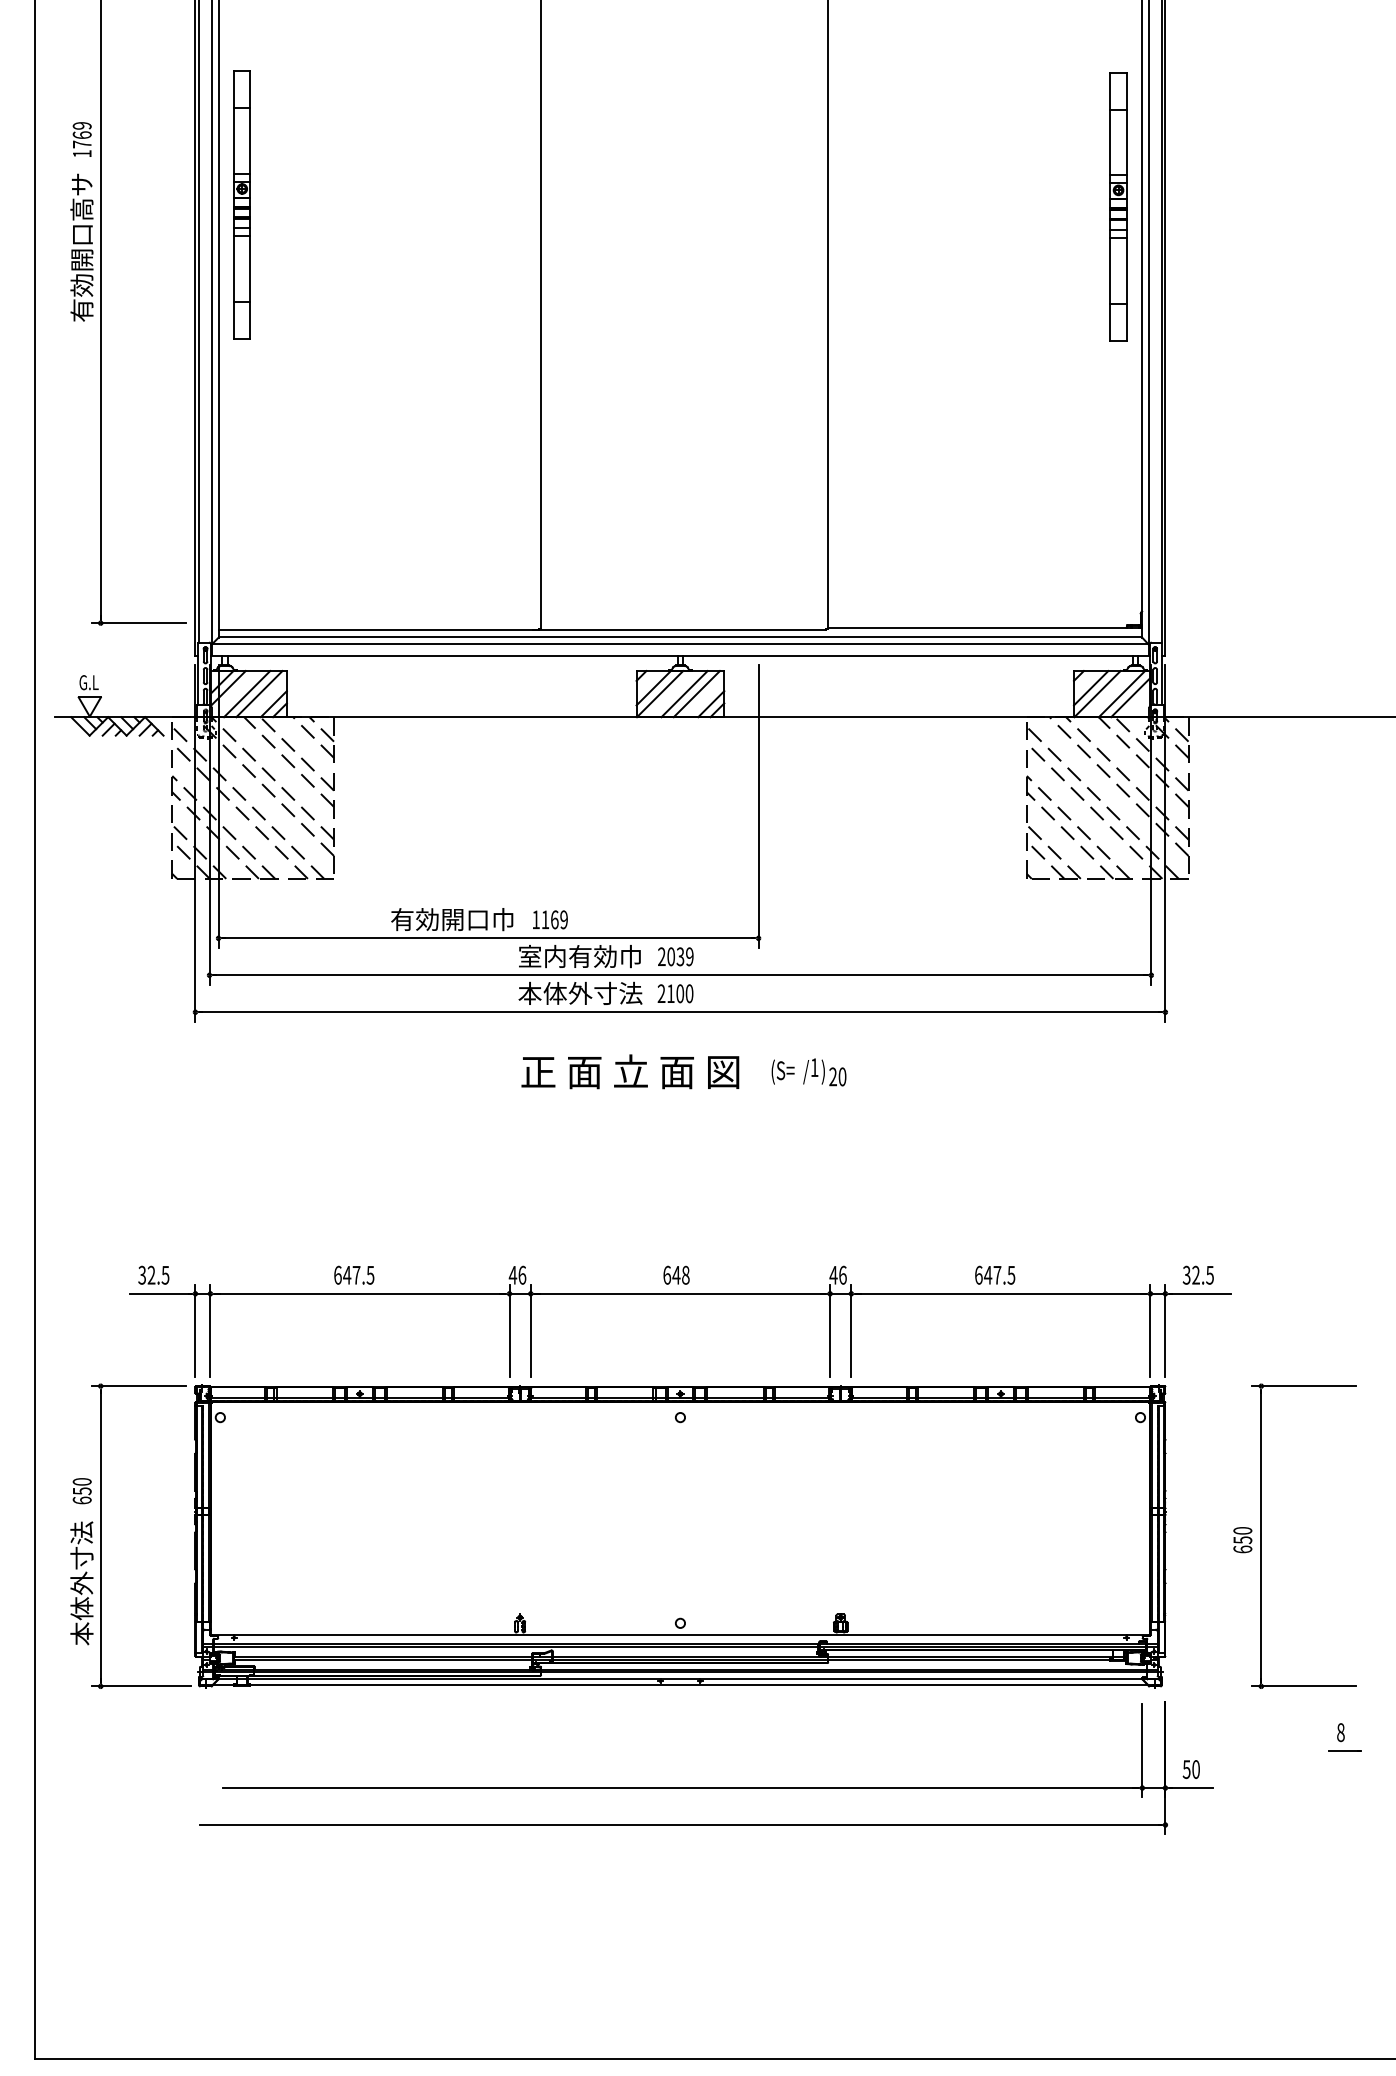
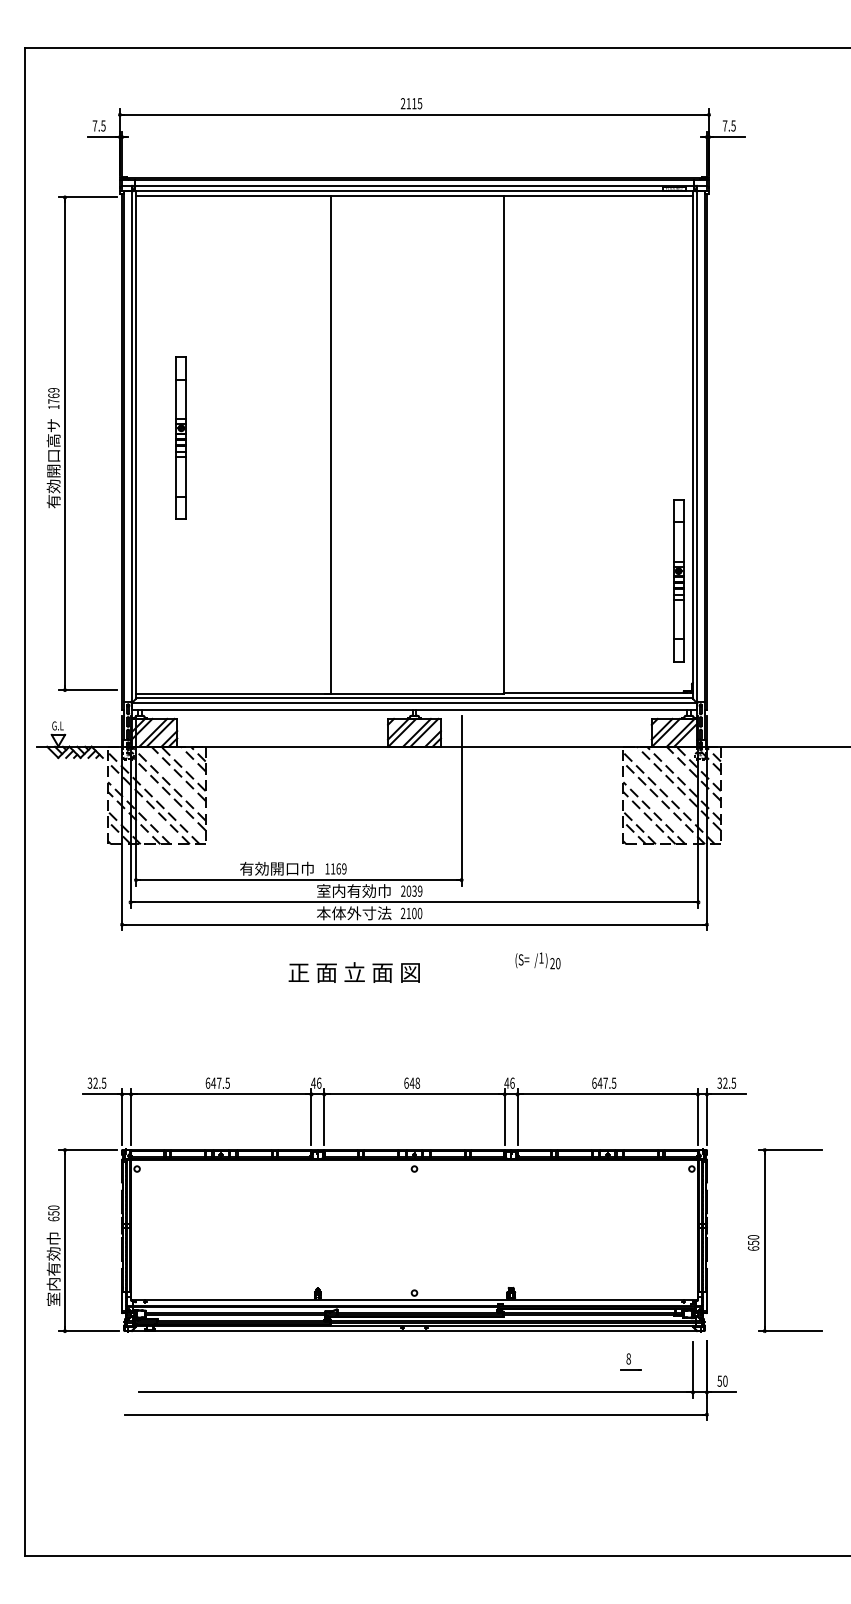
part: (240, 204) -> (180, 437), moved
part: (1118, 205) -> (678, 580), moved
text: (629, 1071) -> (353, 972), moved
text: (808, 1071) -> (537, 960), moved
text: (81, 1582) -> (53, 1268), 本体外寸法 -> 室内有効巾
part: (1343, 1736) -> (630, 1361), moved

